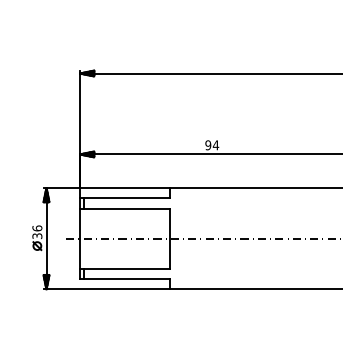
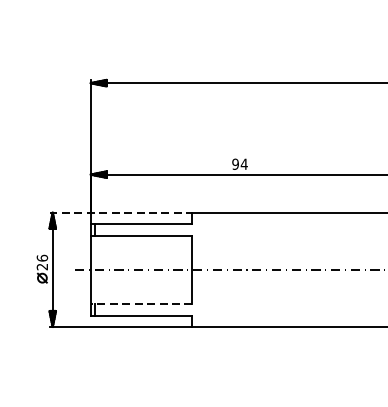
line: (107, 188) -> (121, 213), solid -> dashed
text: (37, 235) -> (42, 266), 36 -> 26
line: (125, 268) -> (142, 303), solid -> dashed

